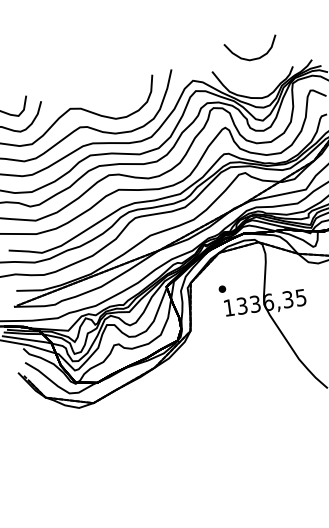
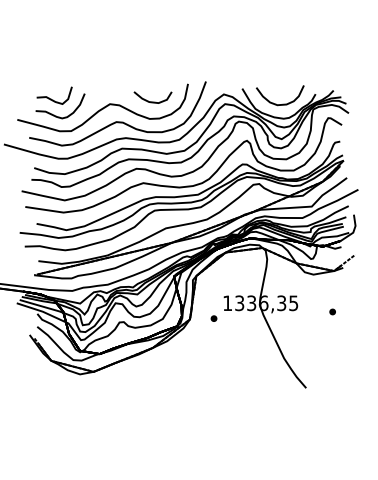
curve: (254, 57) -> (282, 103), moved
curve: (116, 99) -> (152, 101), added
part: (221, 289) -> (213, 318), moved

